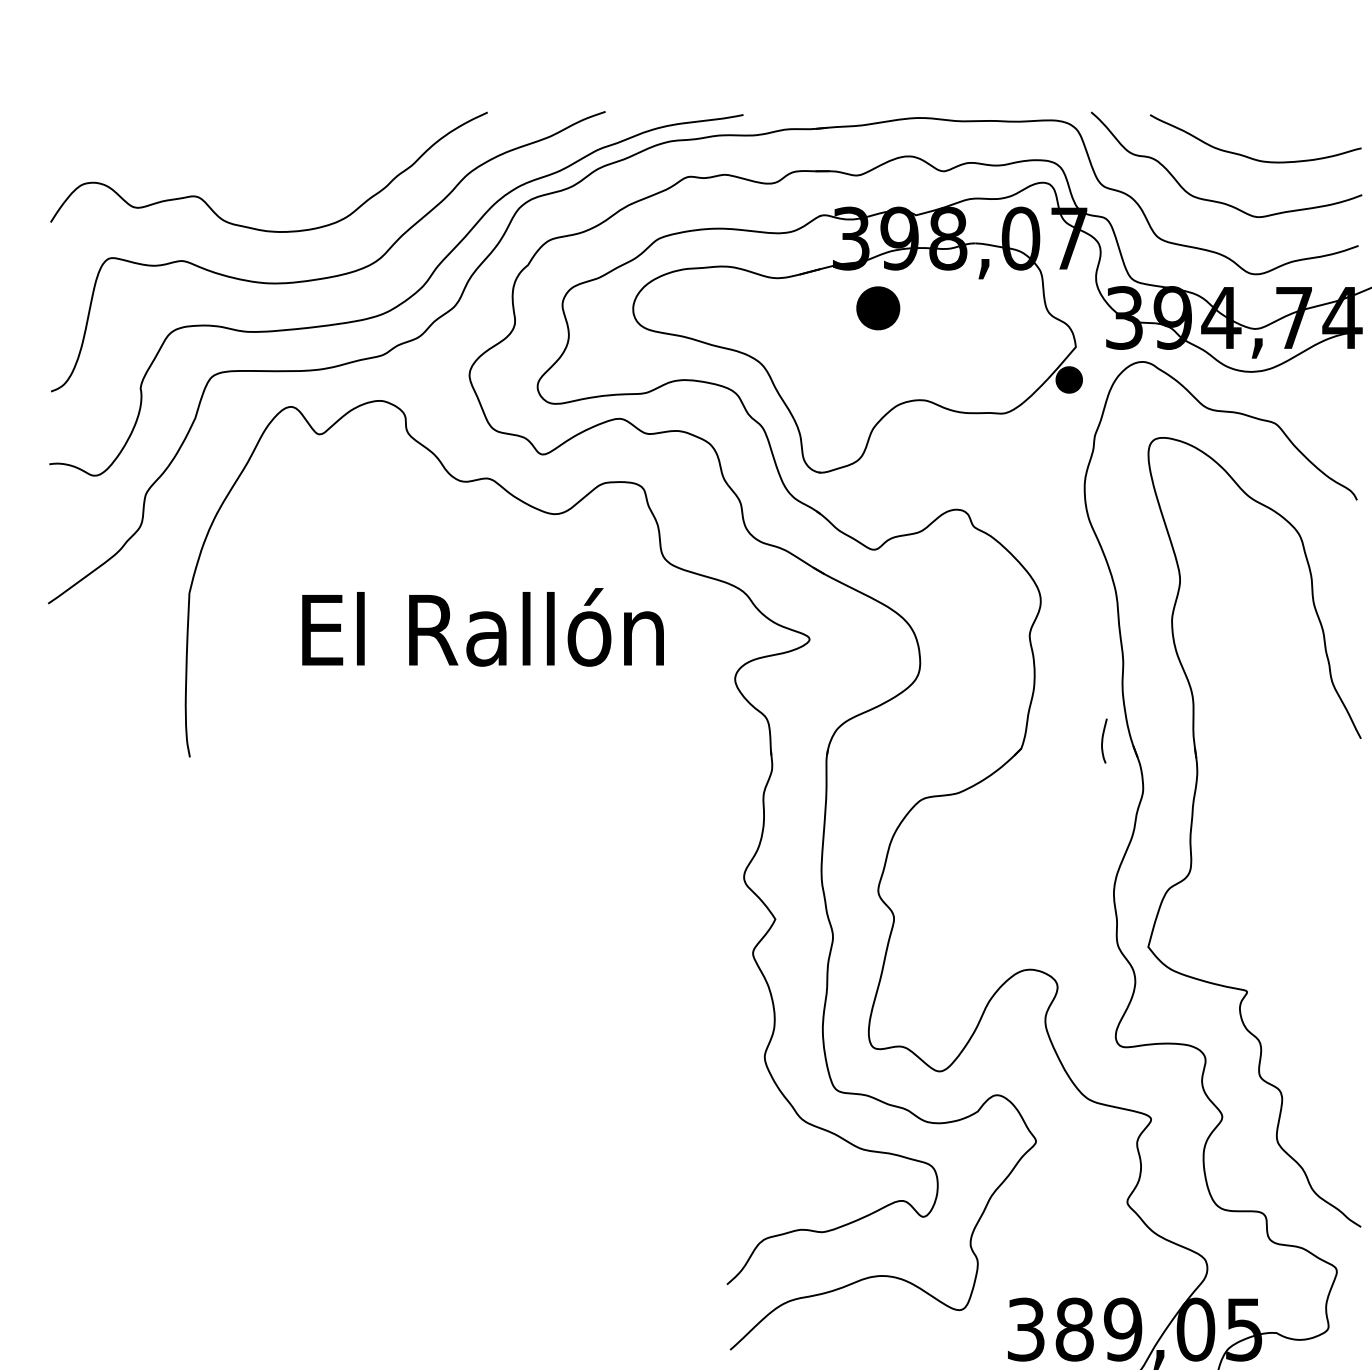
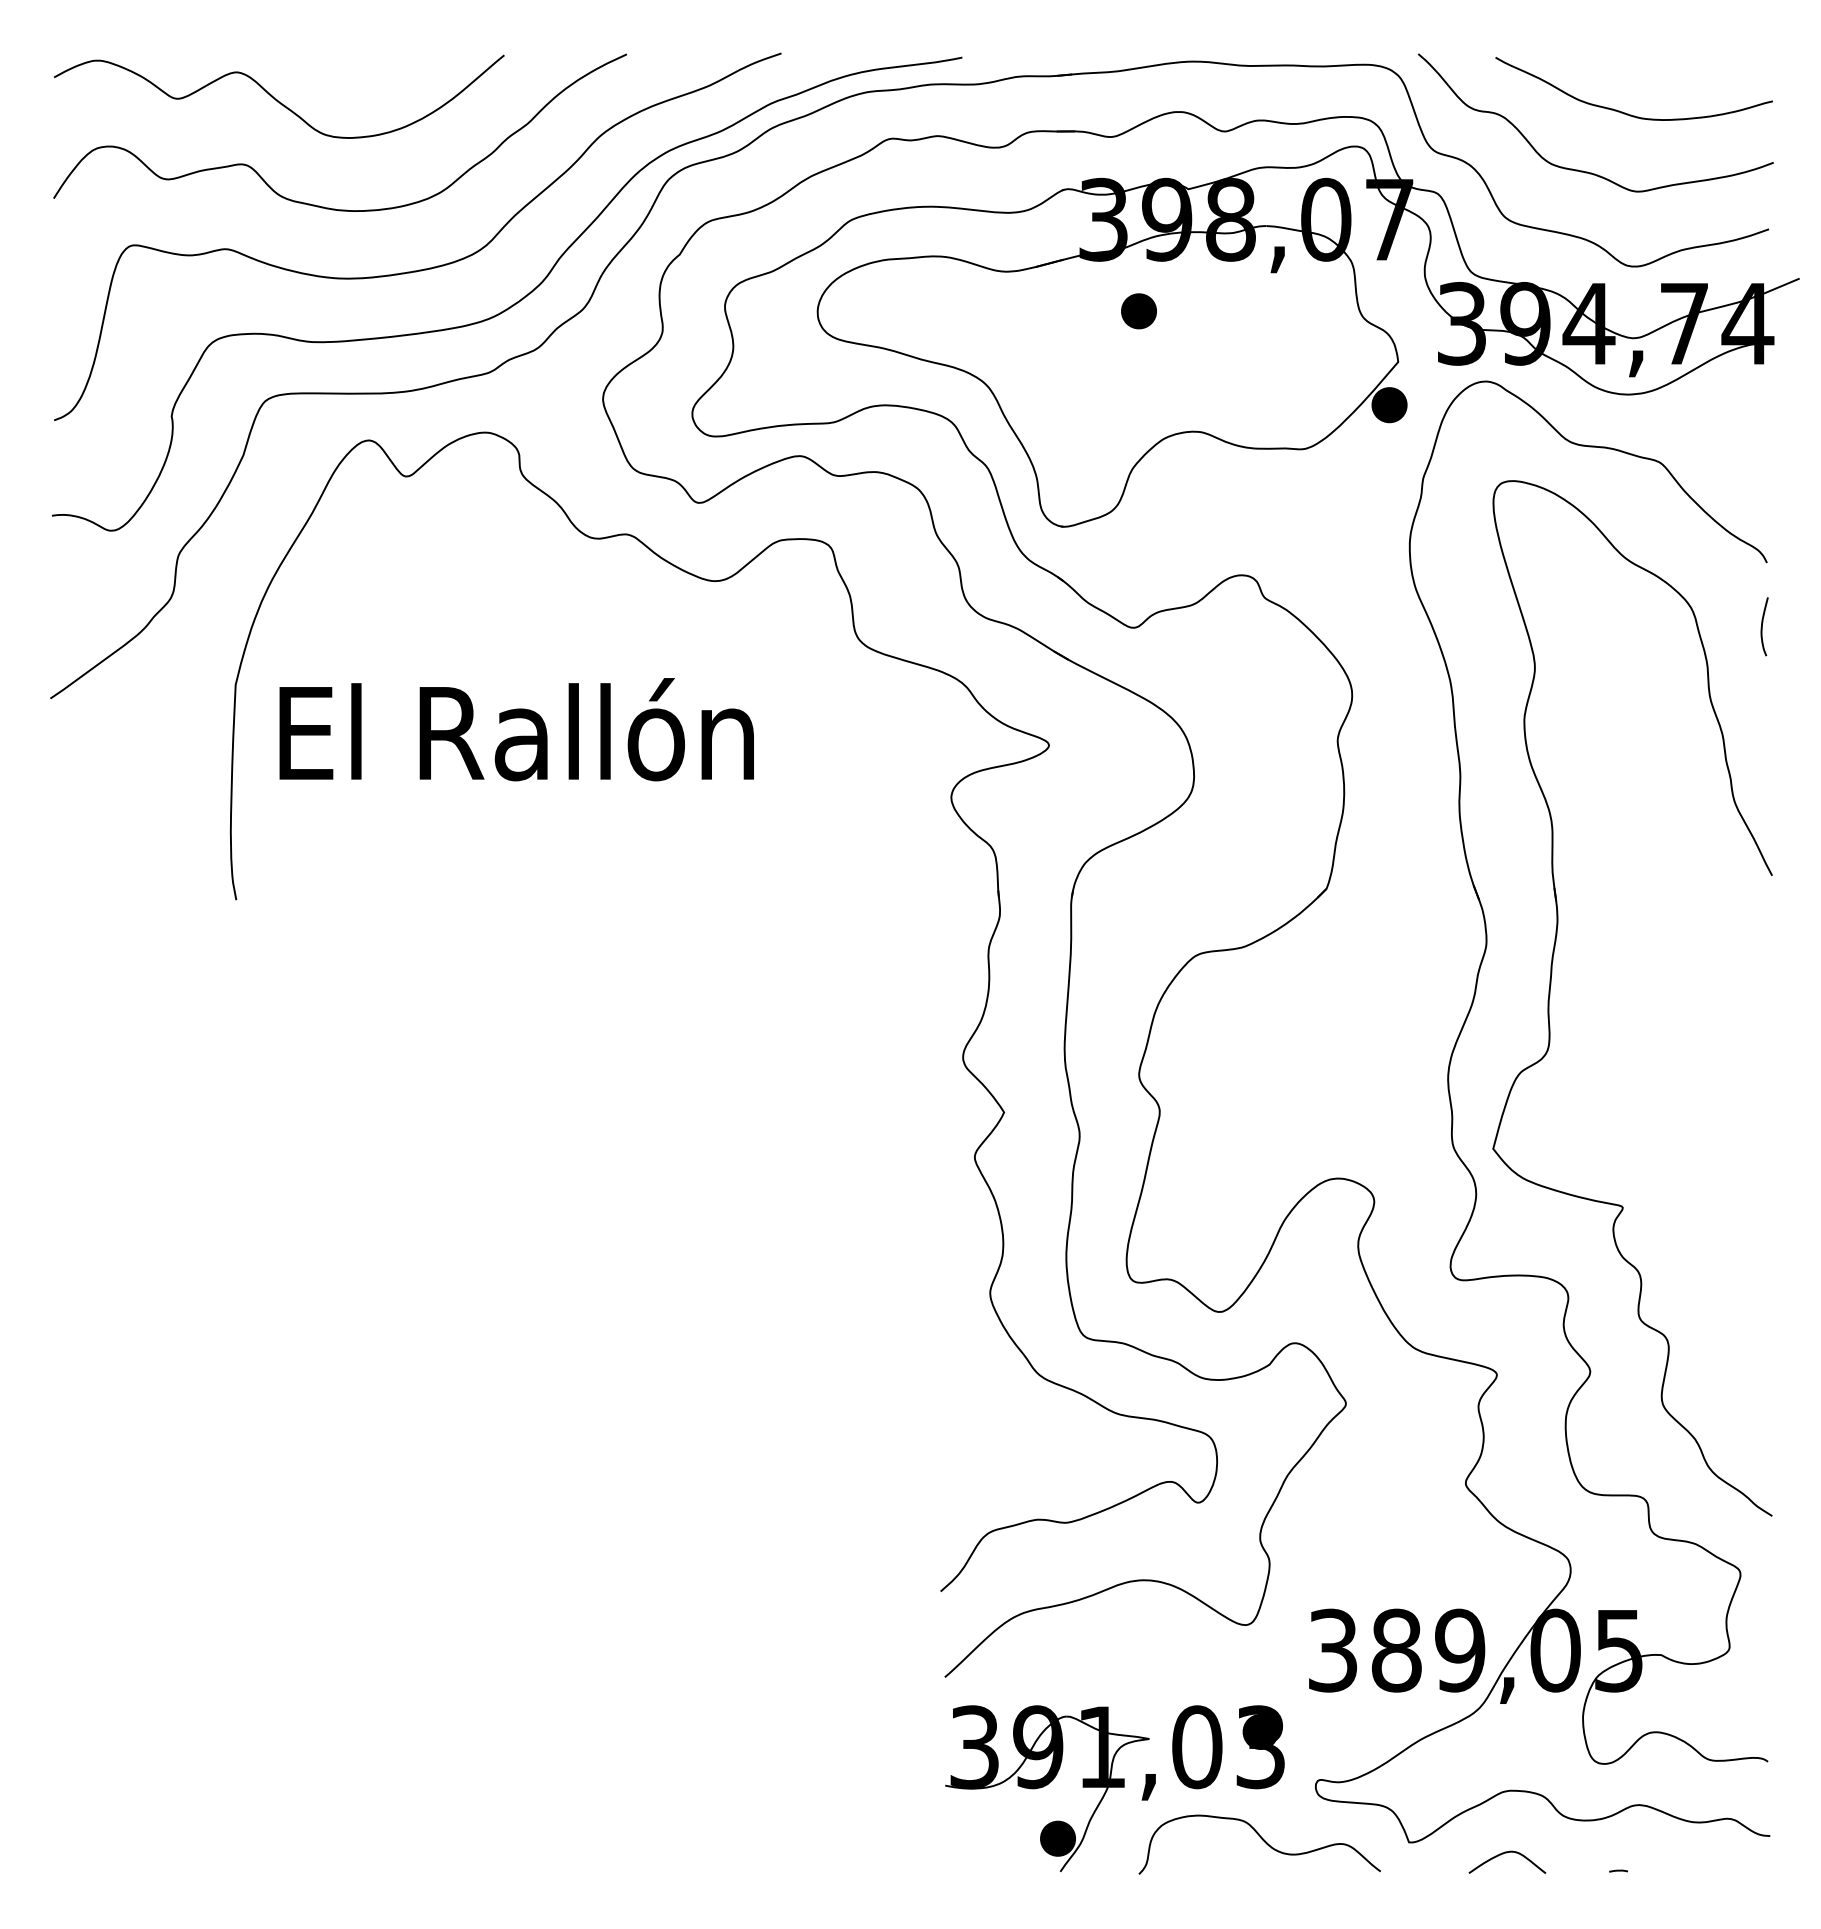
curve: (220, 146) -> (276, 98), added
part: (877, 308) -> (1138, 311), size x0.62
text: (482, 627) -> (516, 729), moved
curve: (1102, 740) -> (1762, 626), moved

